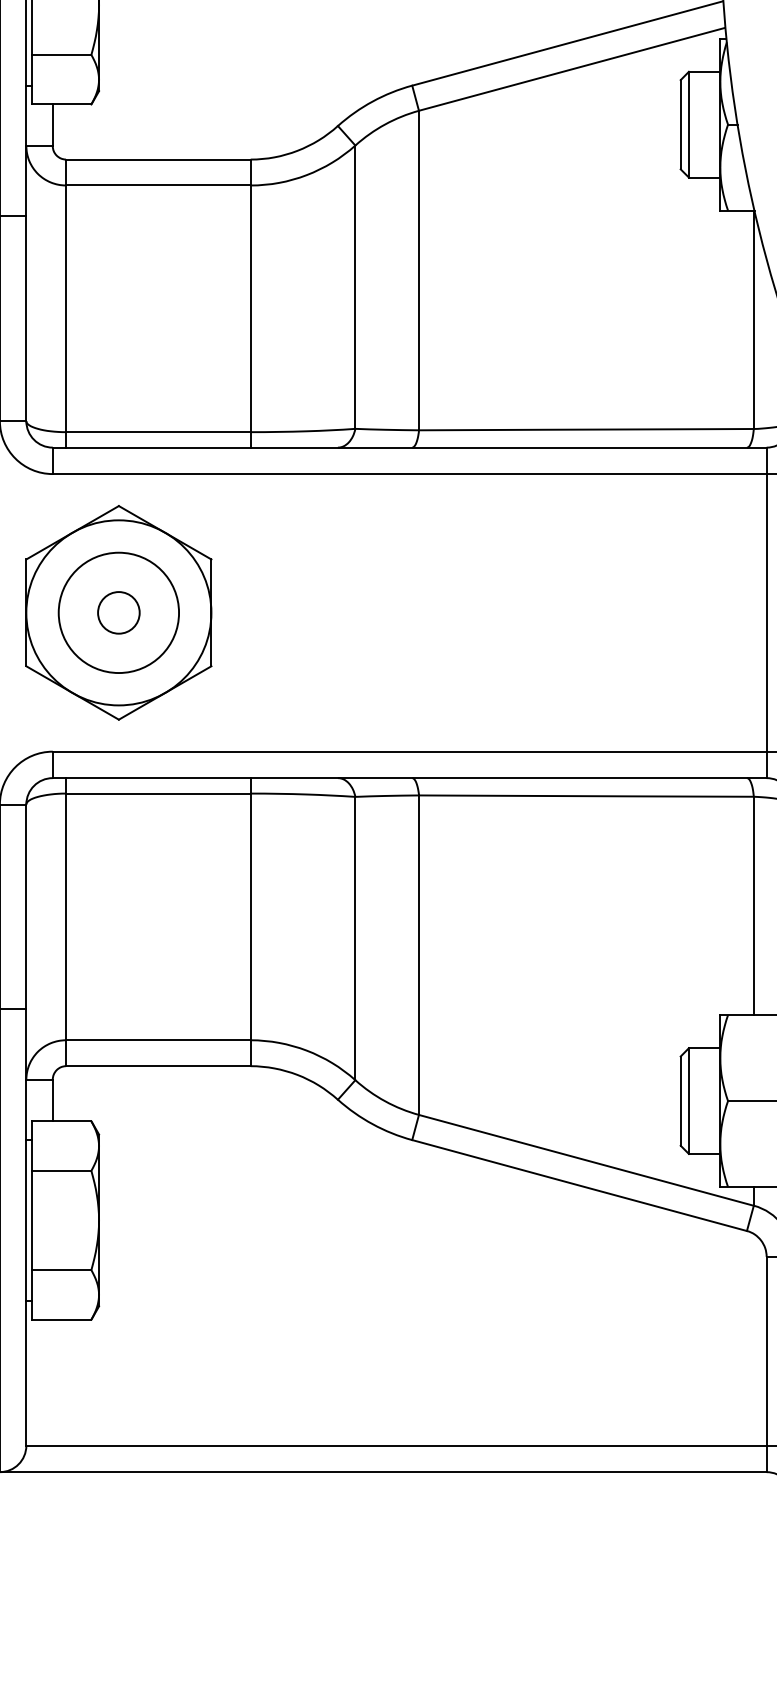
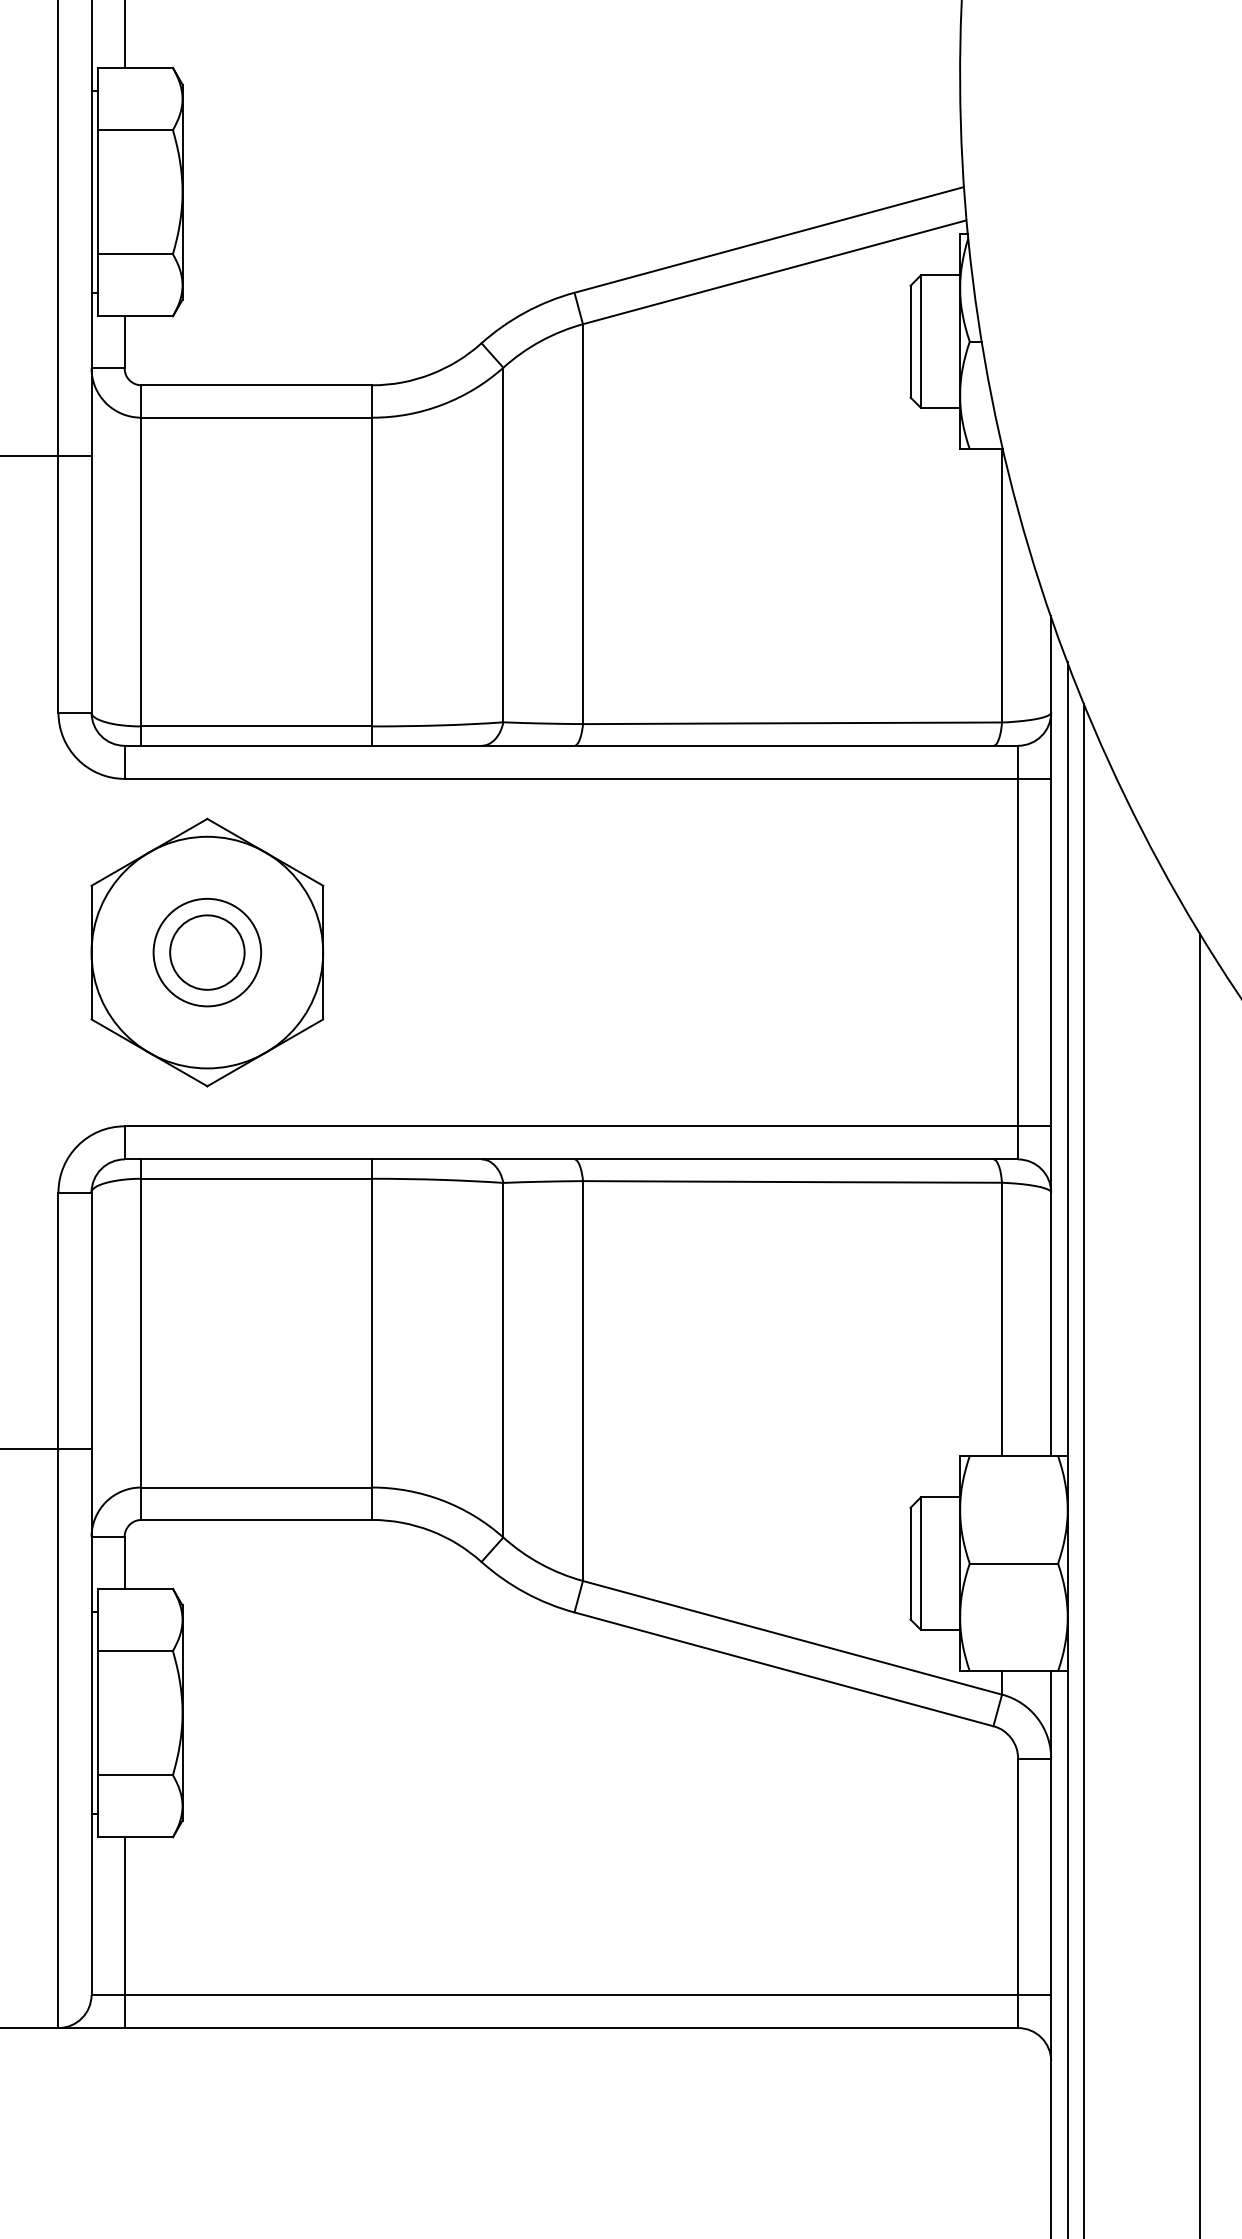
circle: (118, 612) -> (207, 952), size x0.71
circle: (118, 612) -> (207, 952), size x1.43
line: (52, 1395) -> (124, 1932), added

